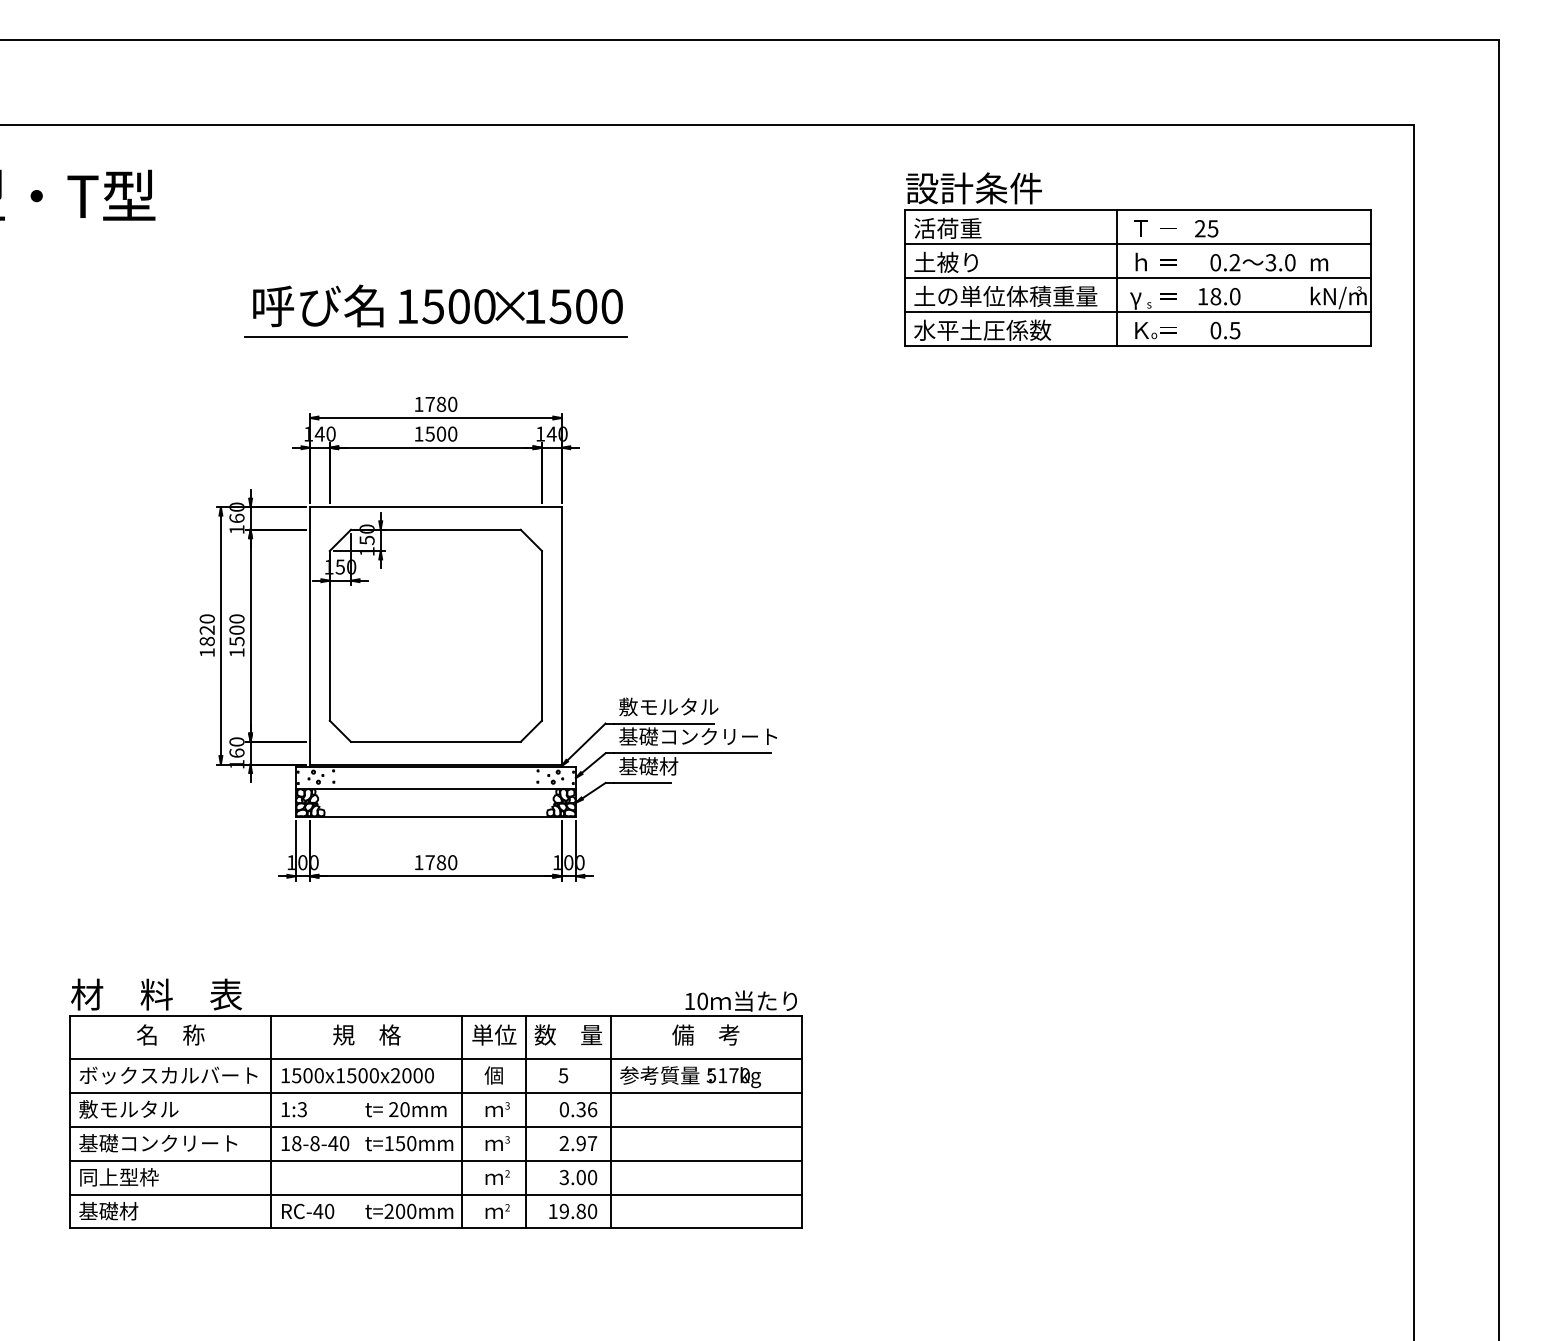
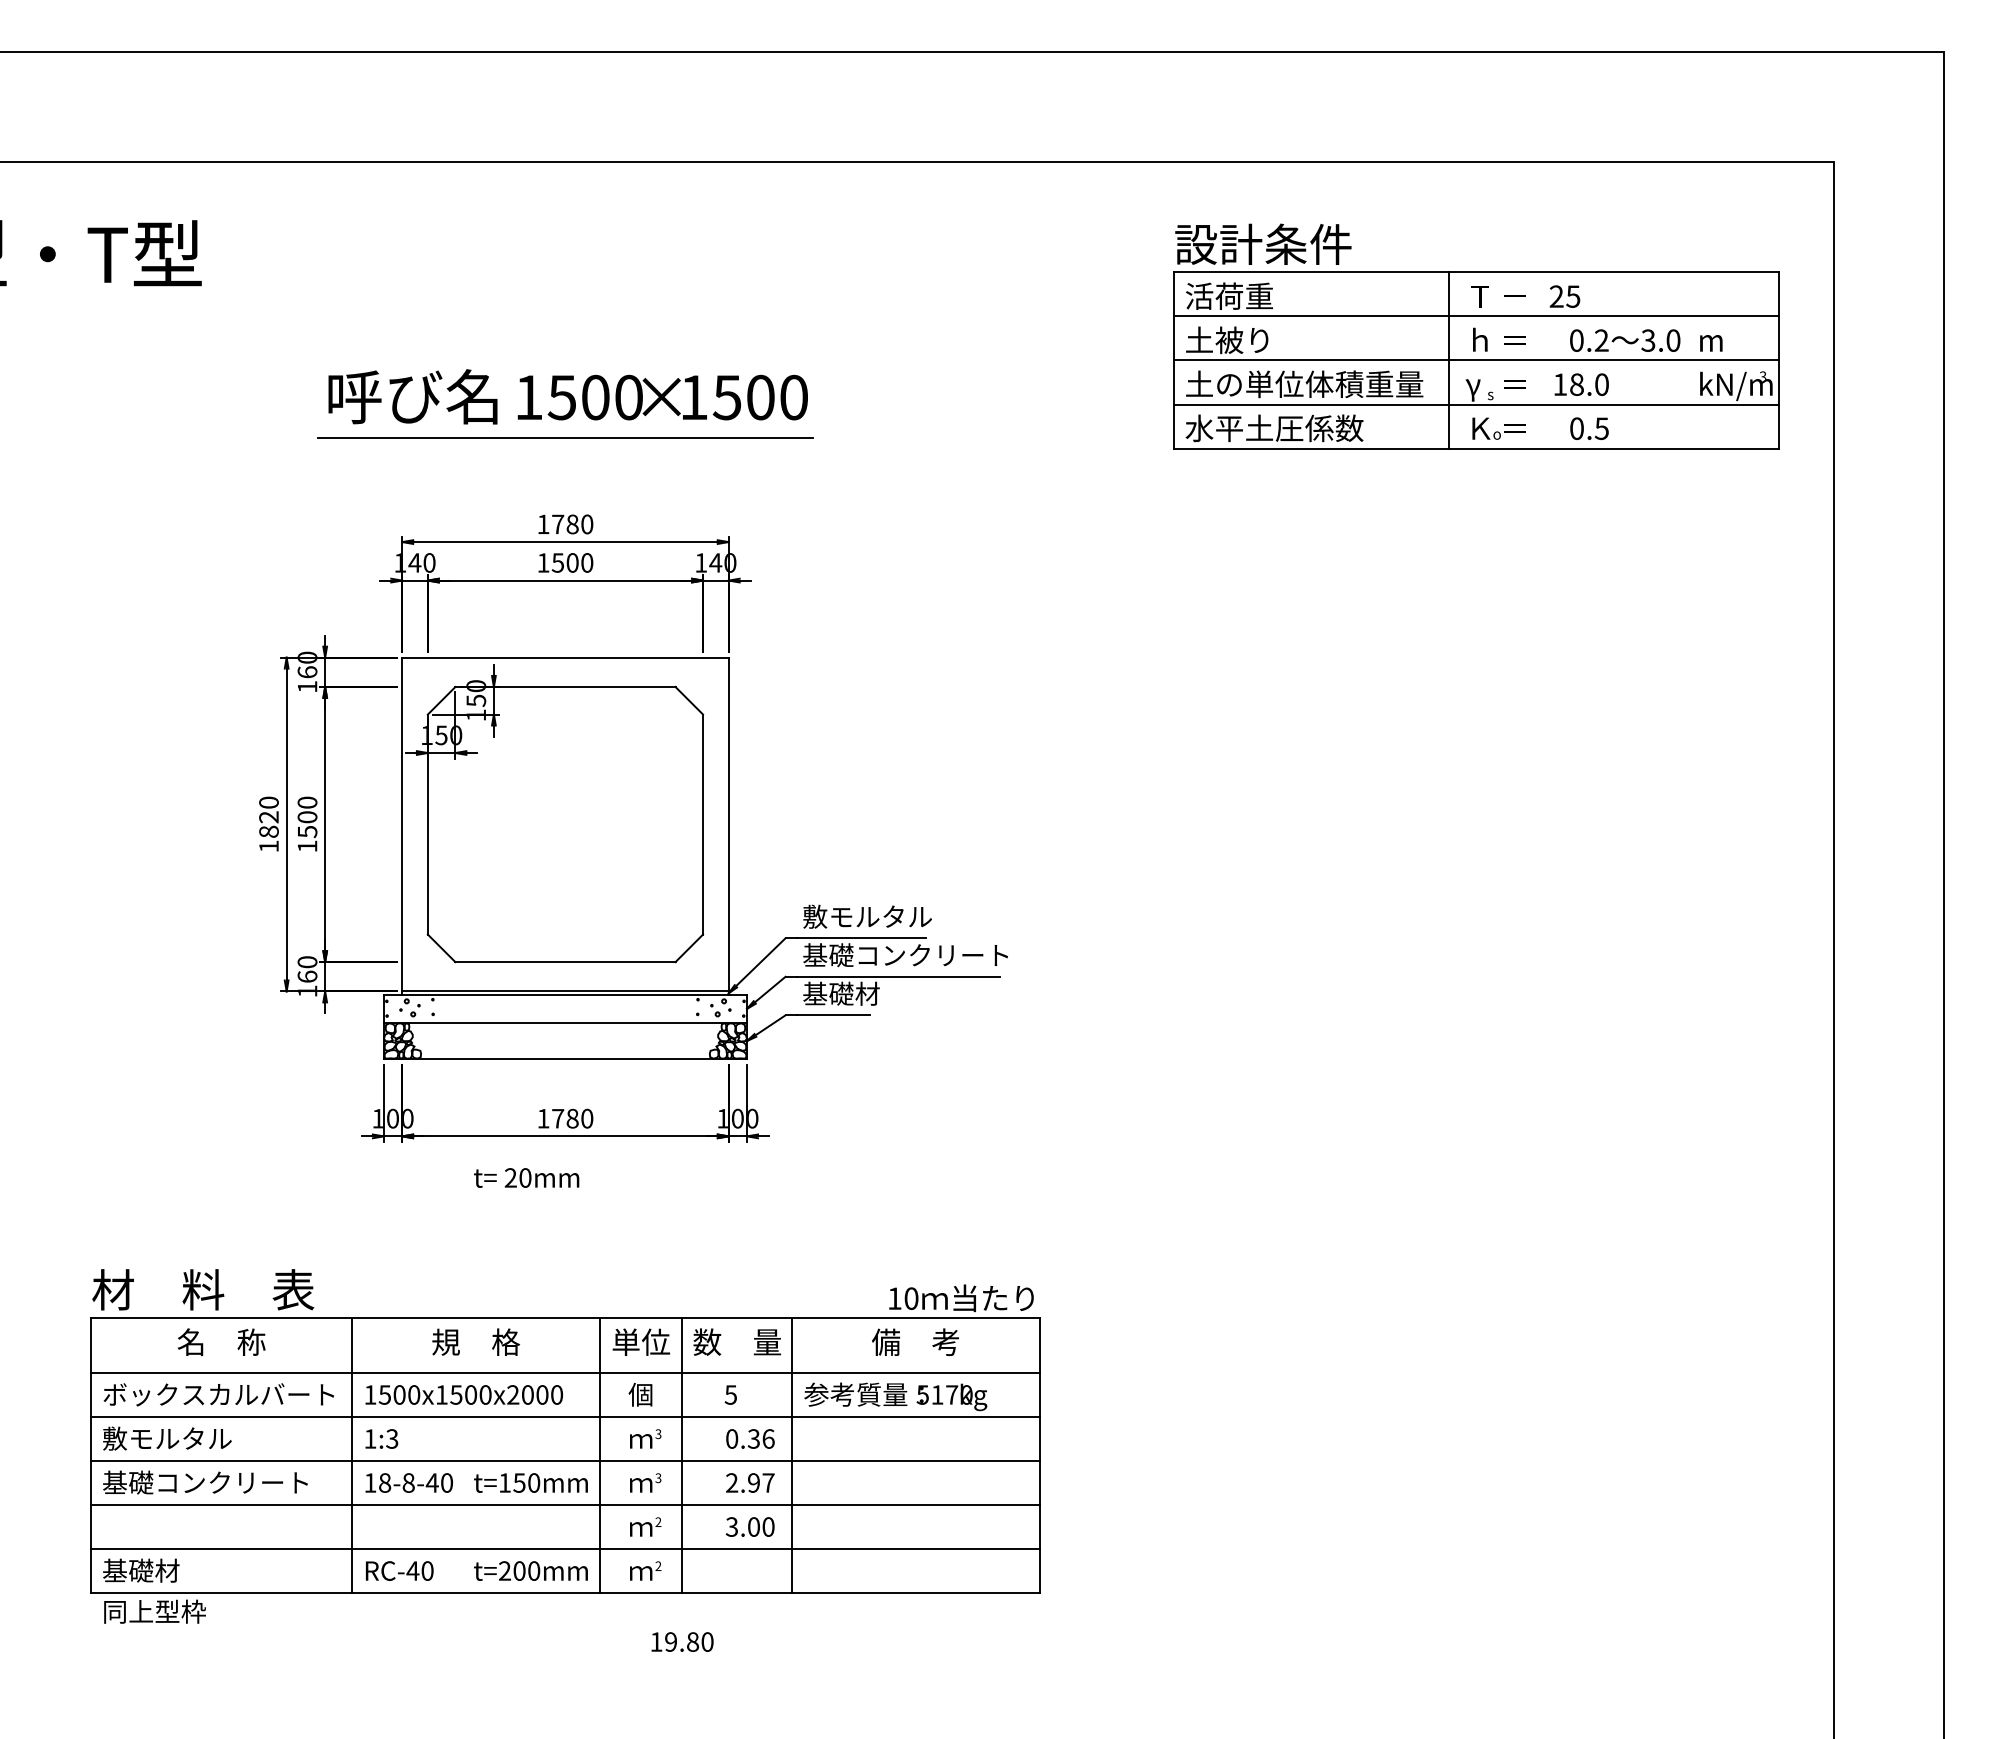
text: (405, 1109) -> (526, 1177), moved
text: (118, 1177) -> (154, 1611), moved
text: (573, 1211) -> (682, 1641), moved

